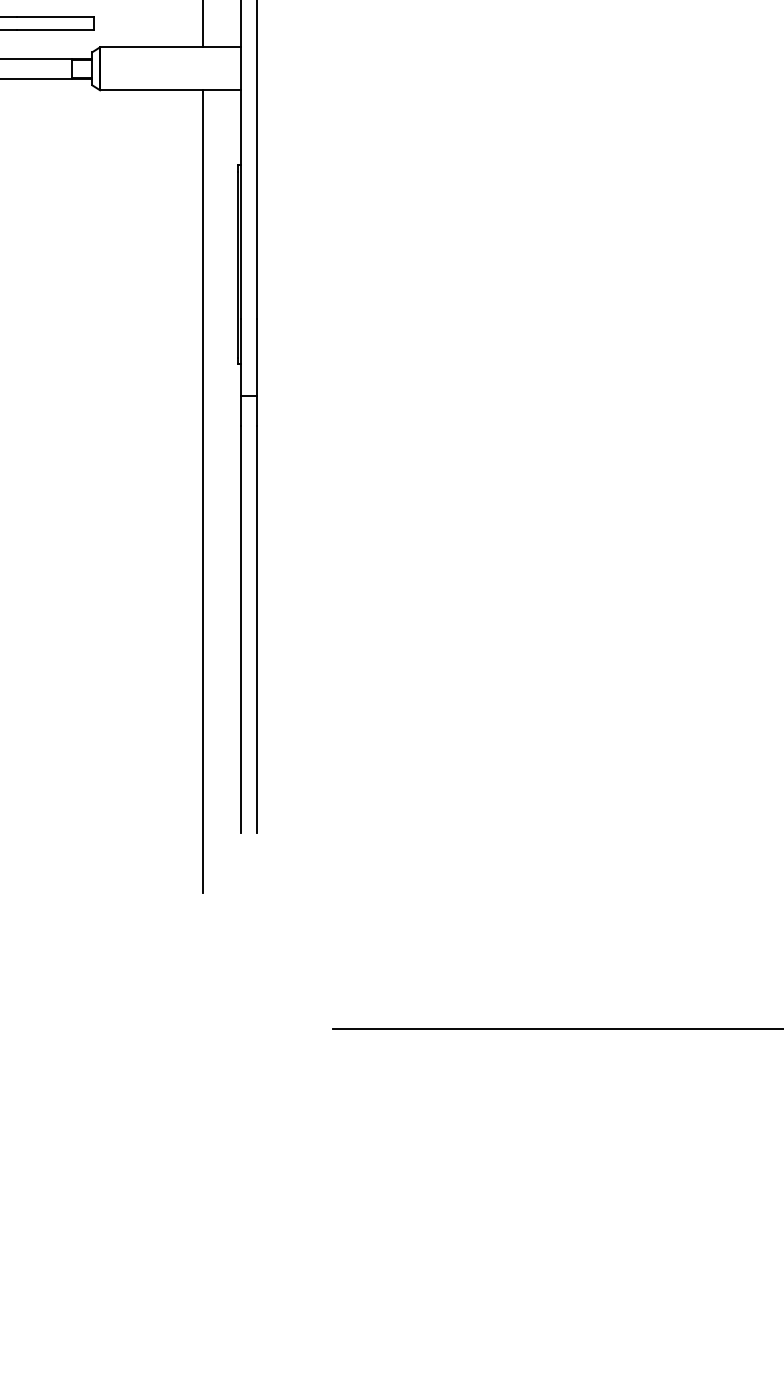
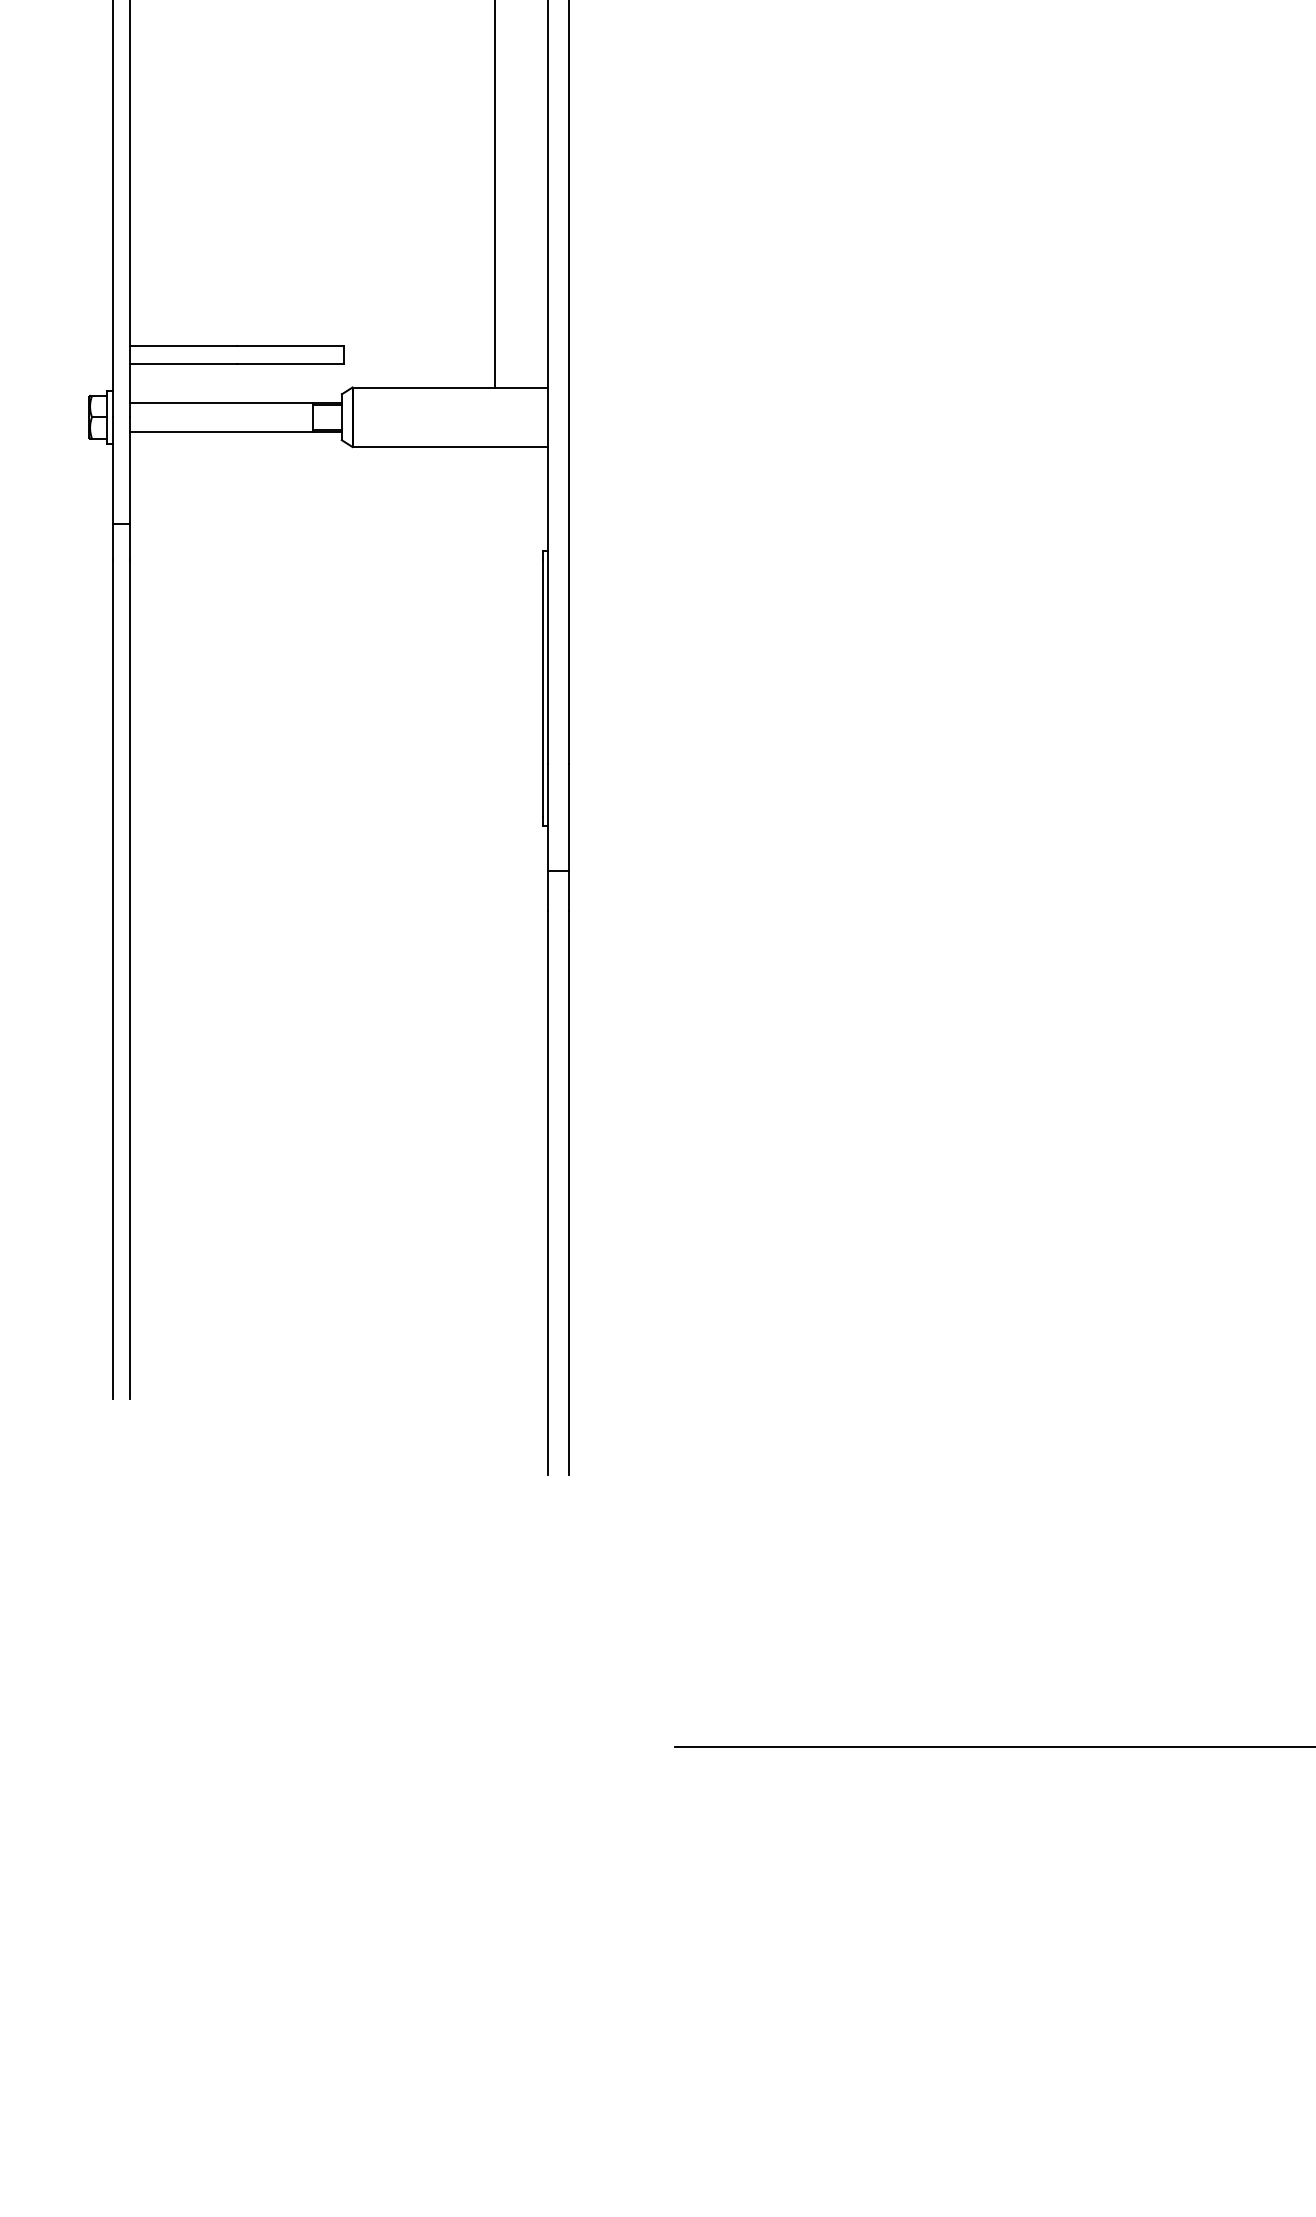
line: (202, 491) -> (494, 1002), removed

